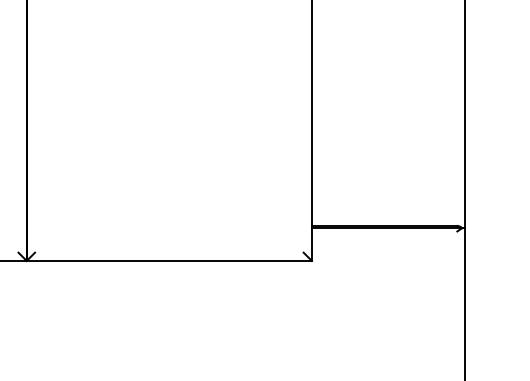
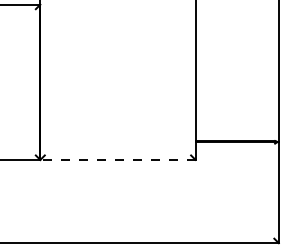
line: (168, 260) -> (117, 159), solid -> dashed

